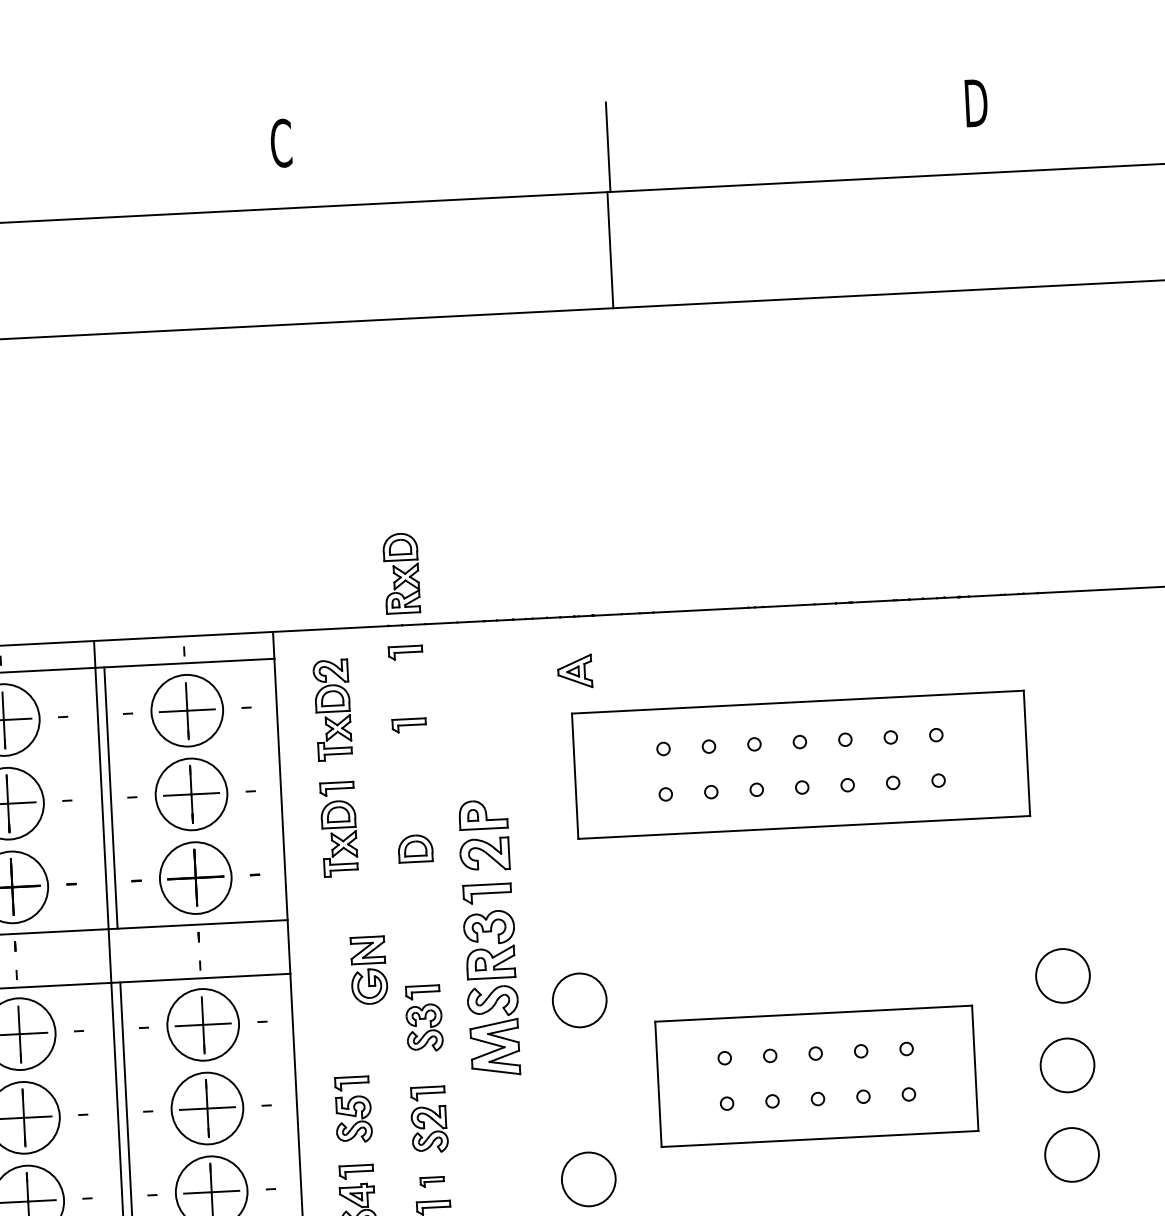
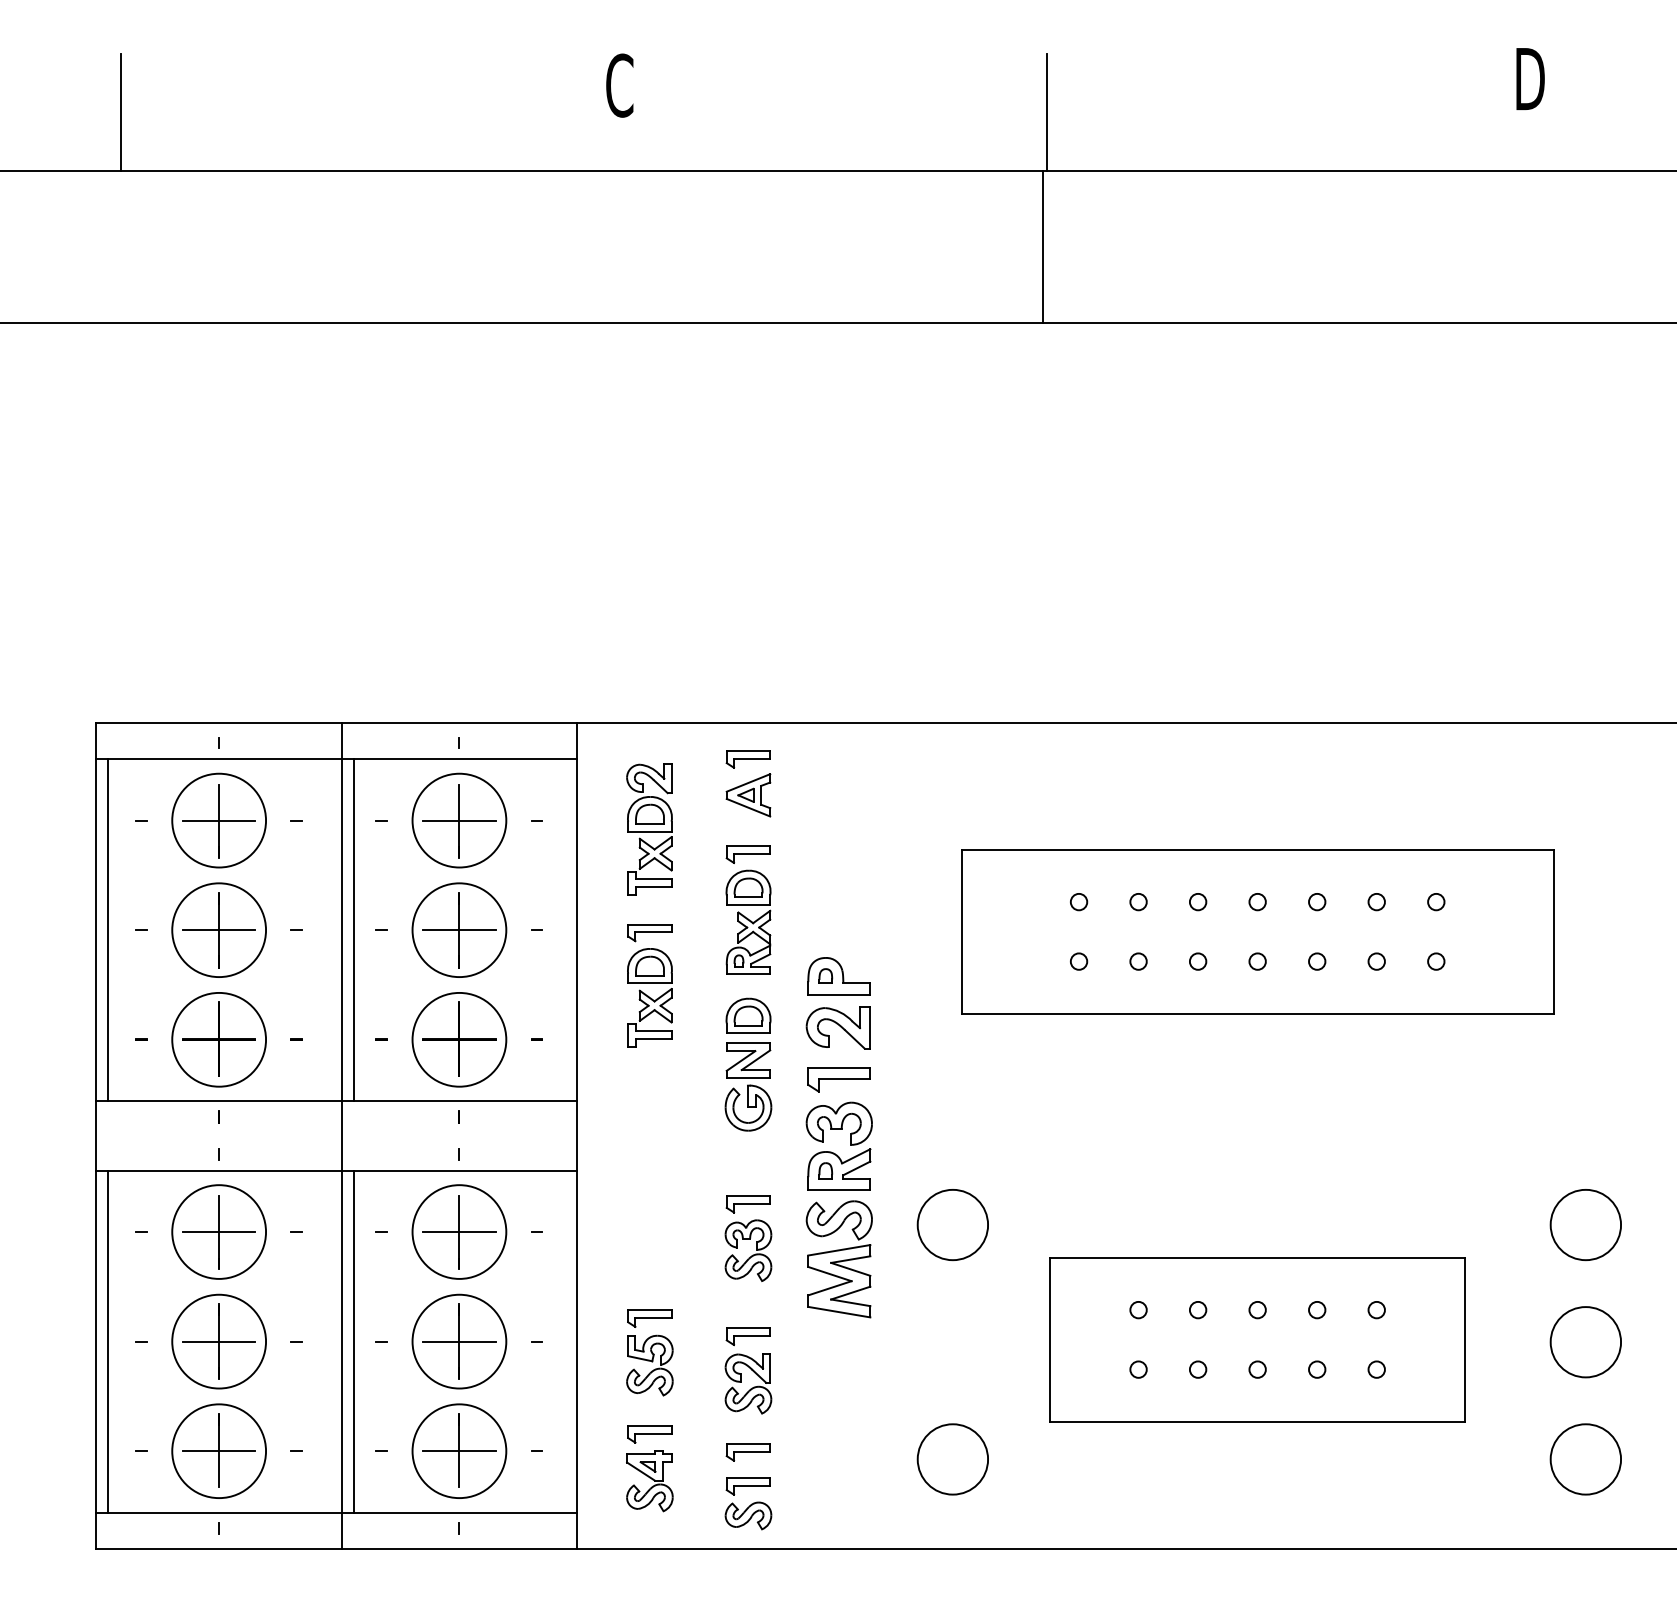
part: (401, 572) -> (748, 921), moved
part: (575, 671) -> (748, 795), moved
part: (368, 970) -> (748, 1086), moved
part: (431, 1182) -> (747, 1452), size x1.43

